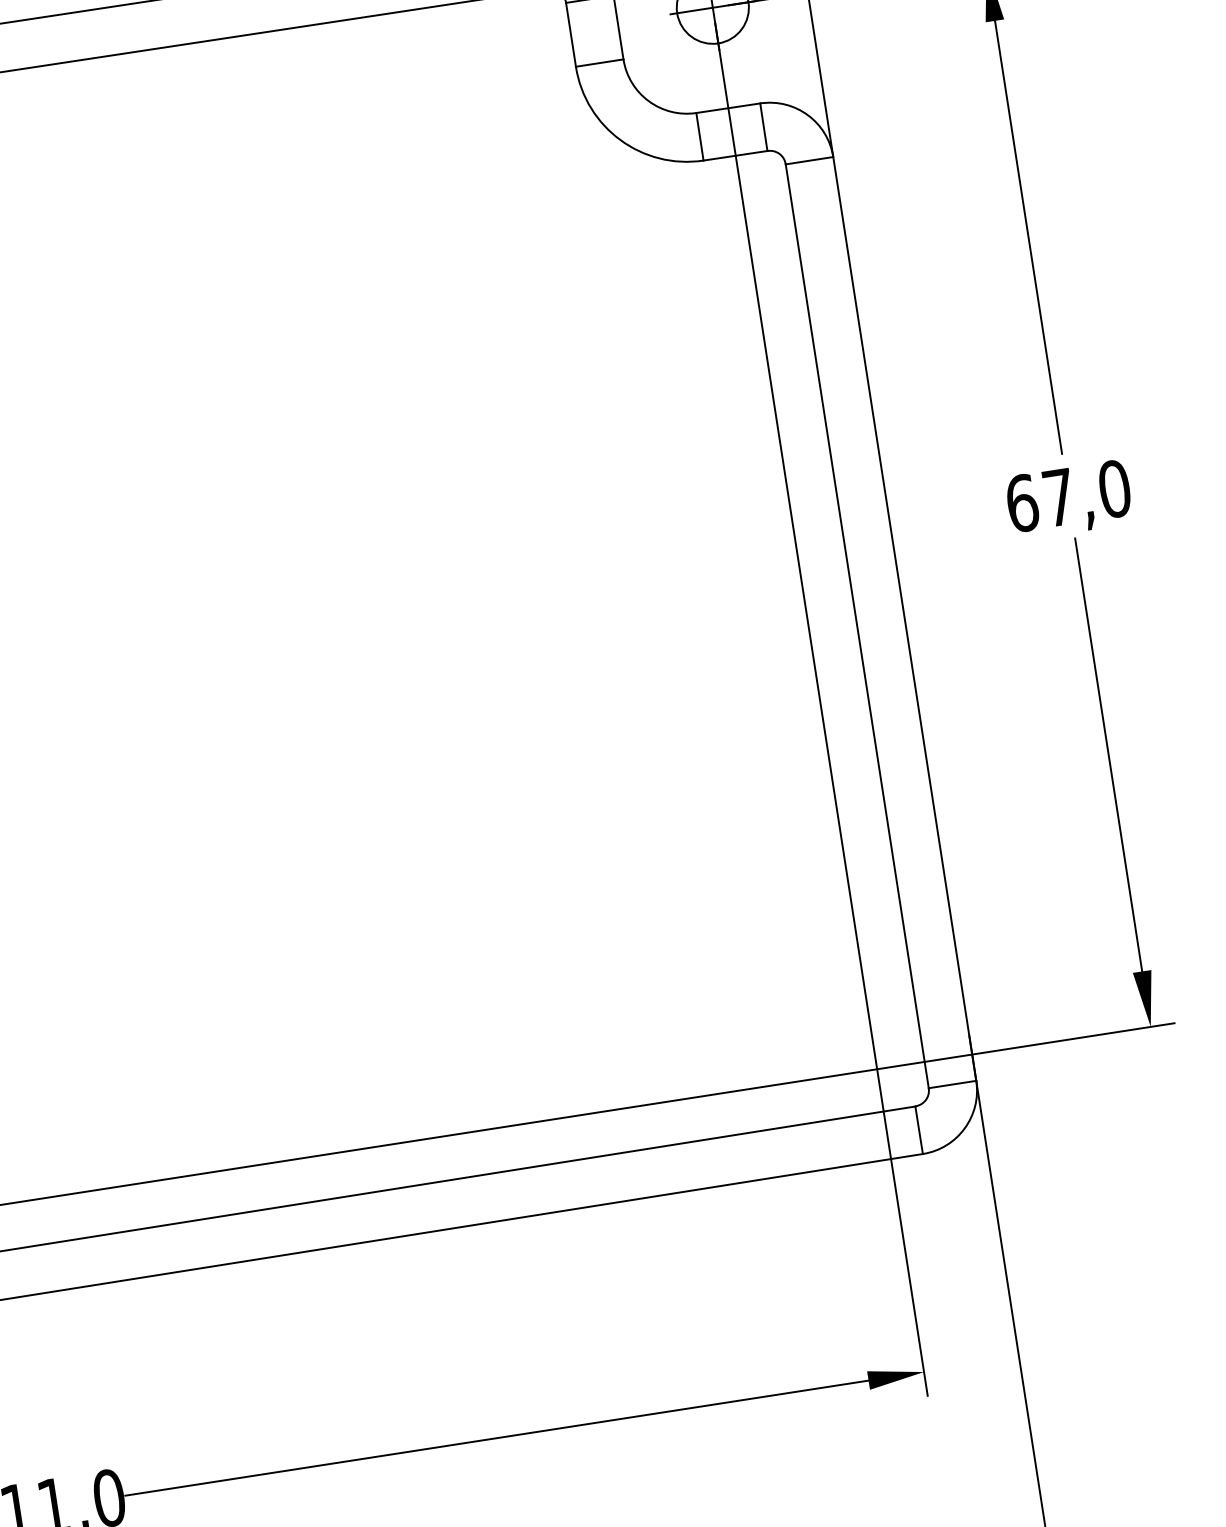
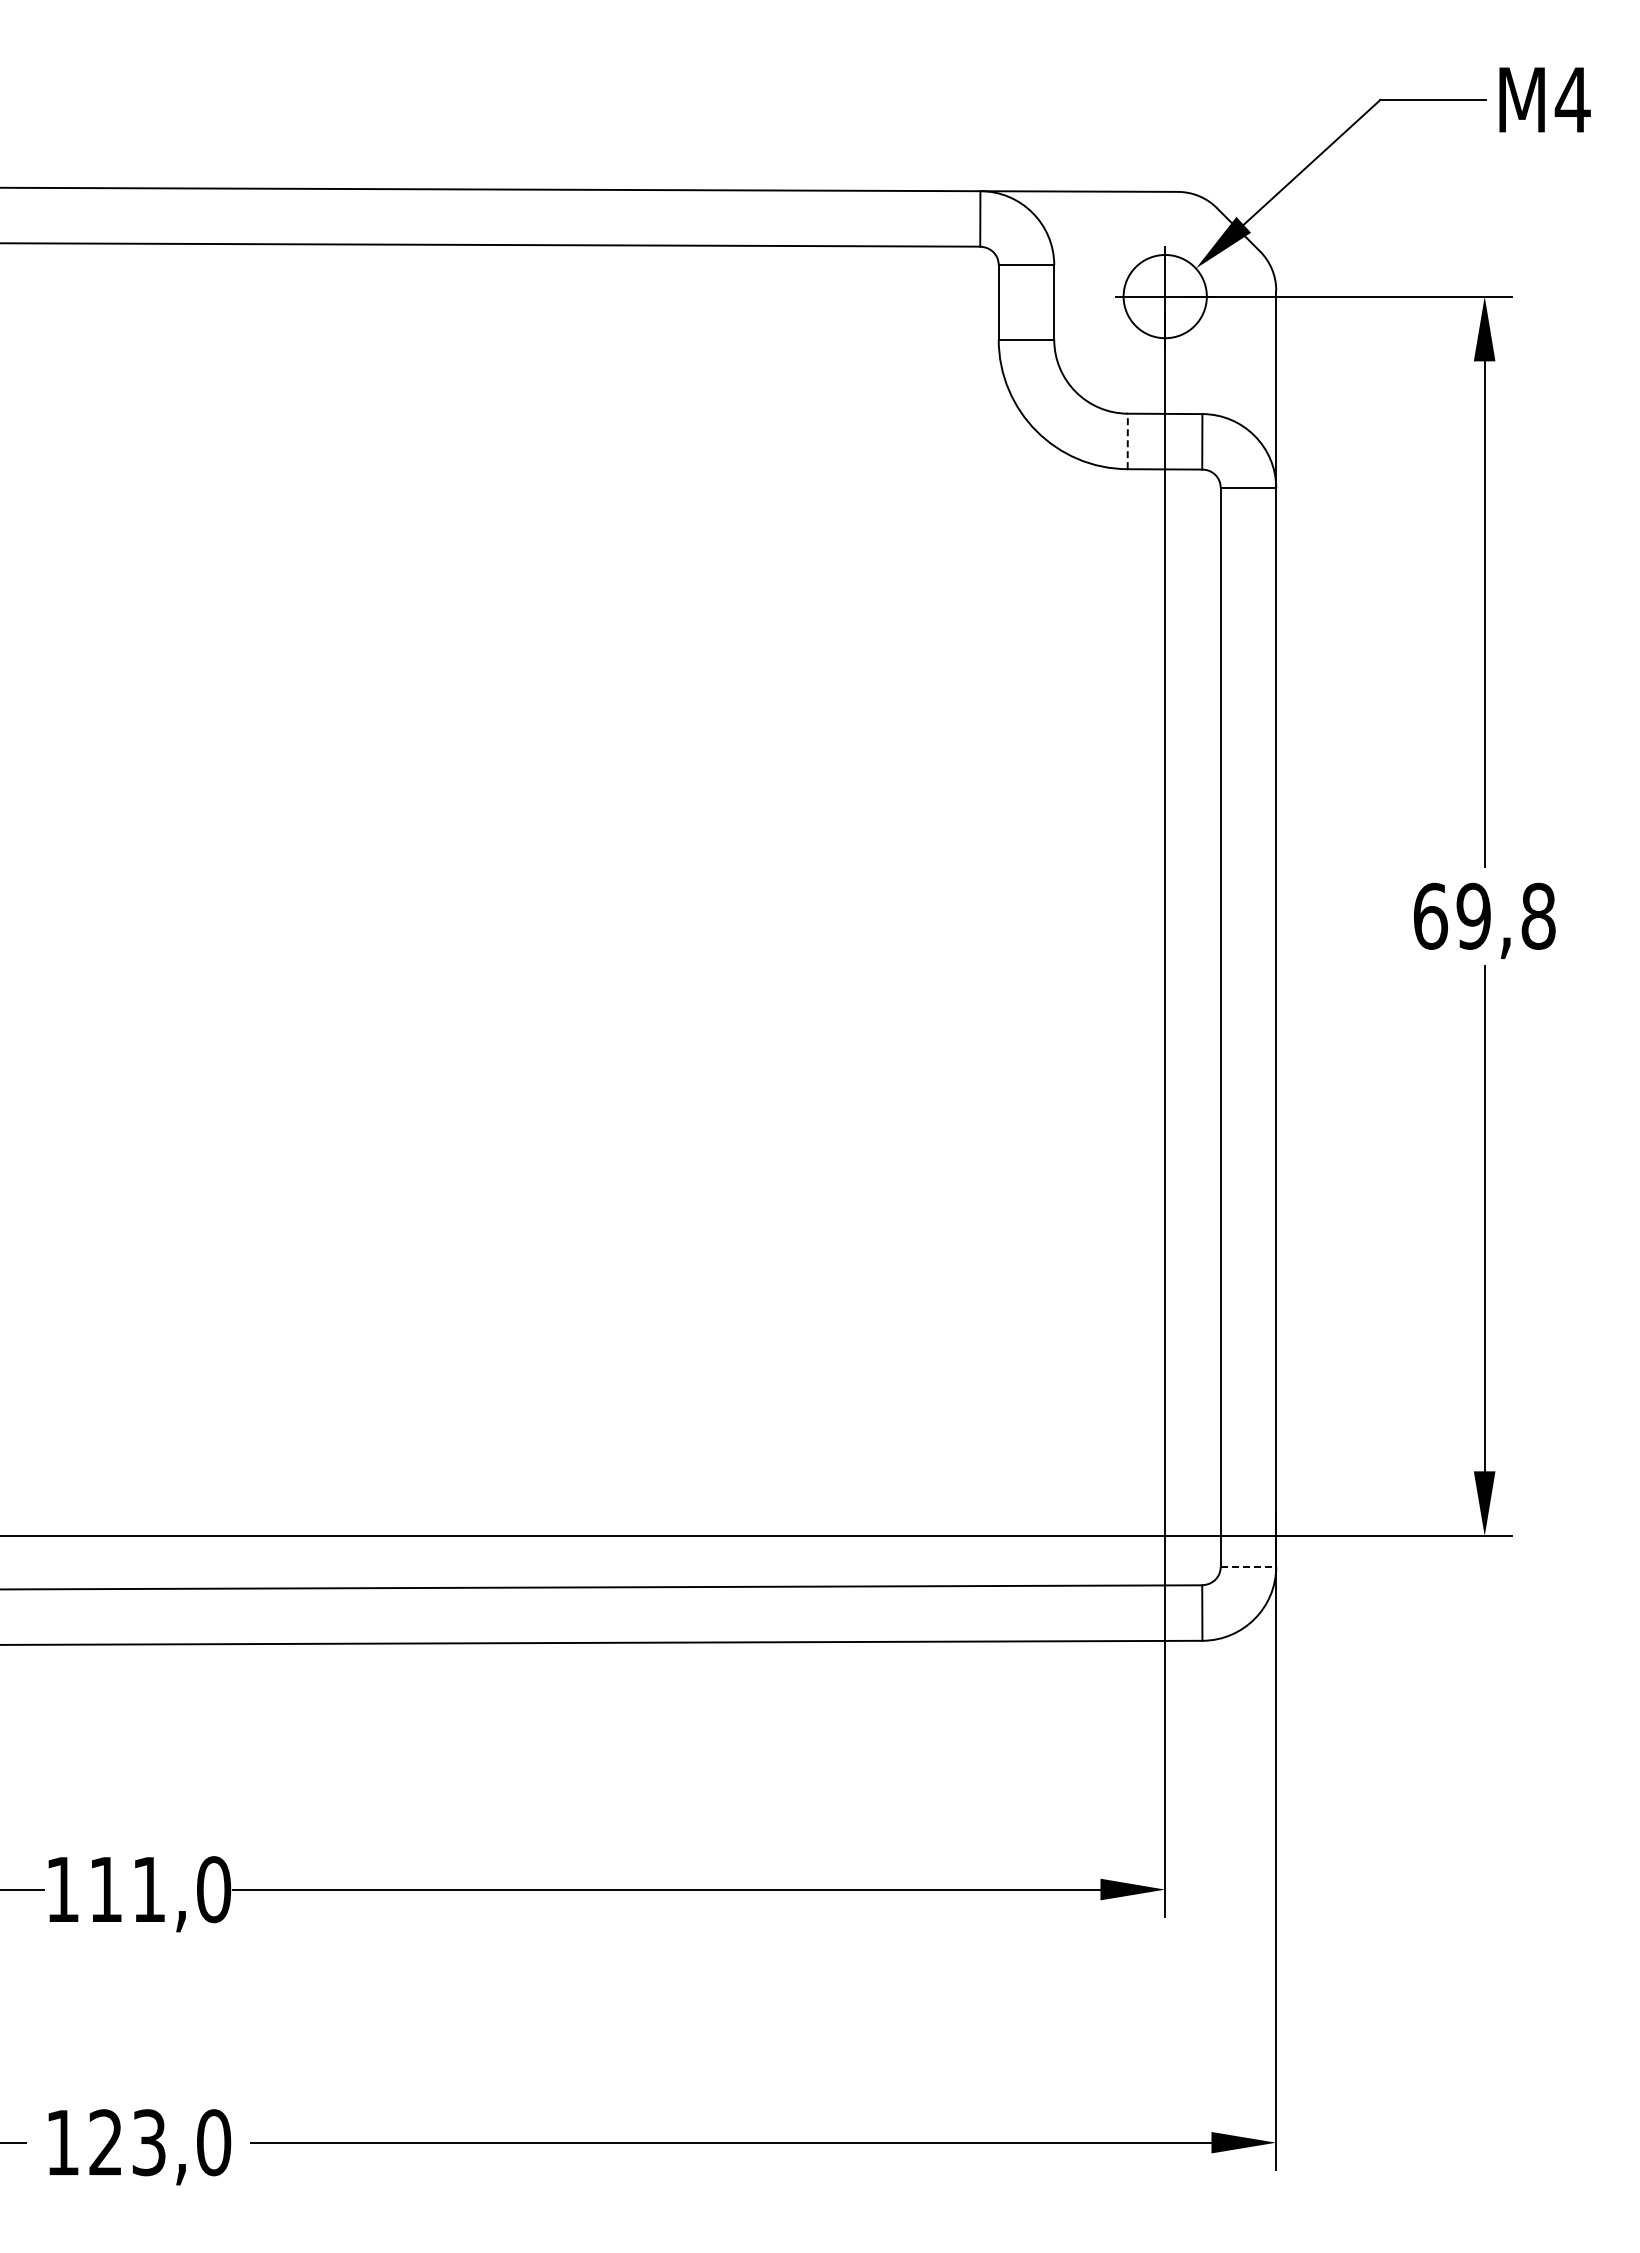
line: (699, 136) -> (1127, 441), solid -> dashed
text: (1086, 492) -> (1505, 915), 67,0 -> 69,8
line: (952, 1084) -> (1248, 1566), solid -> dashed

